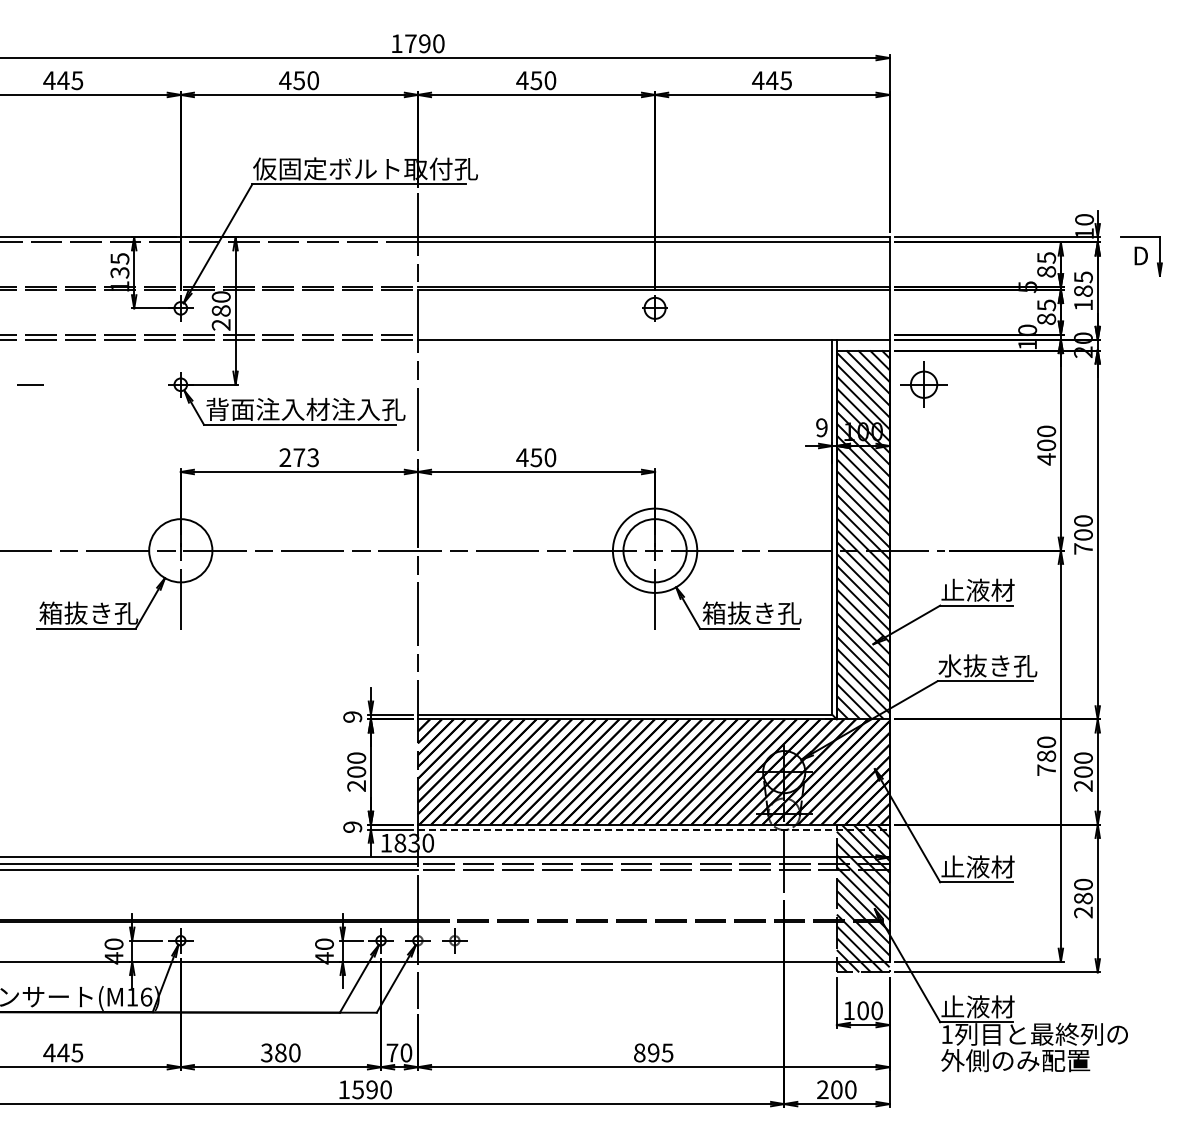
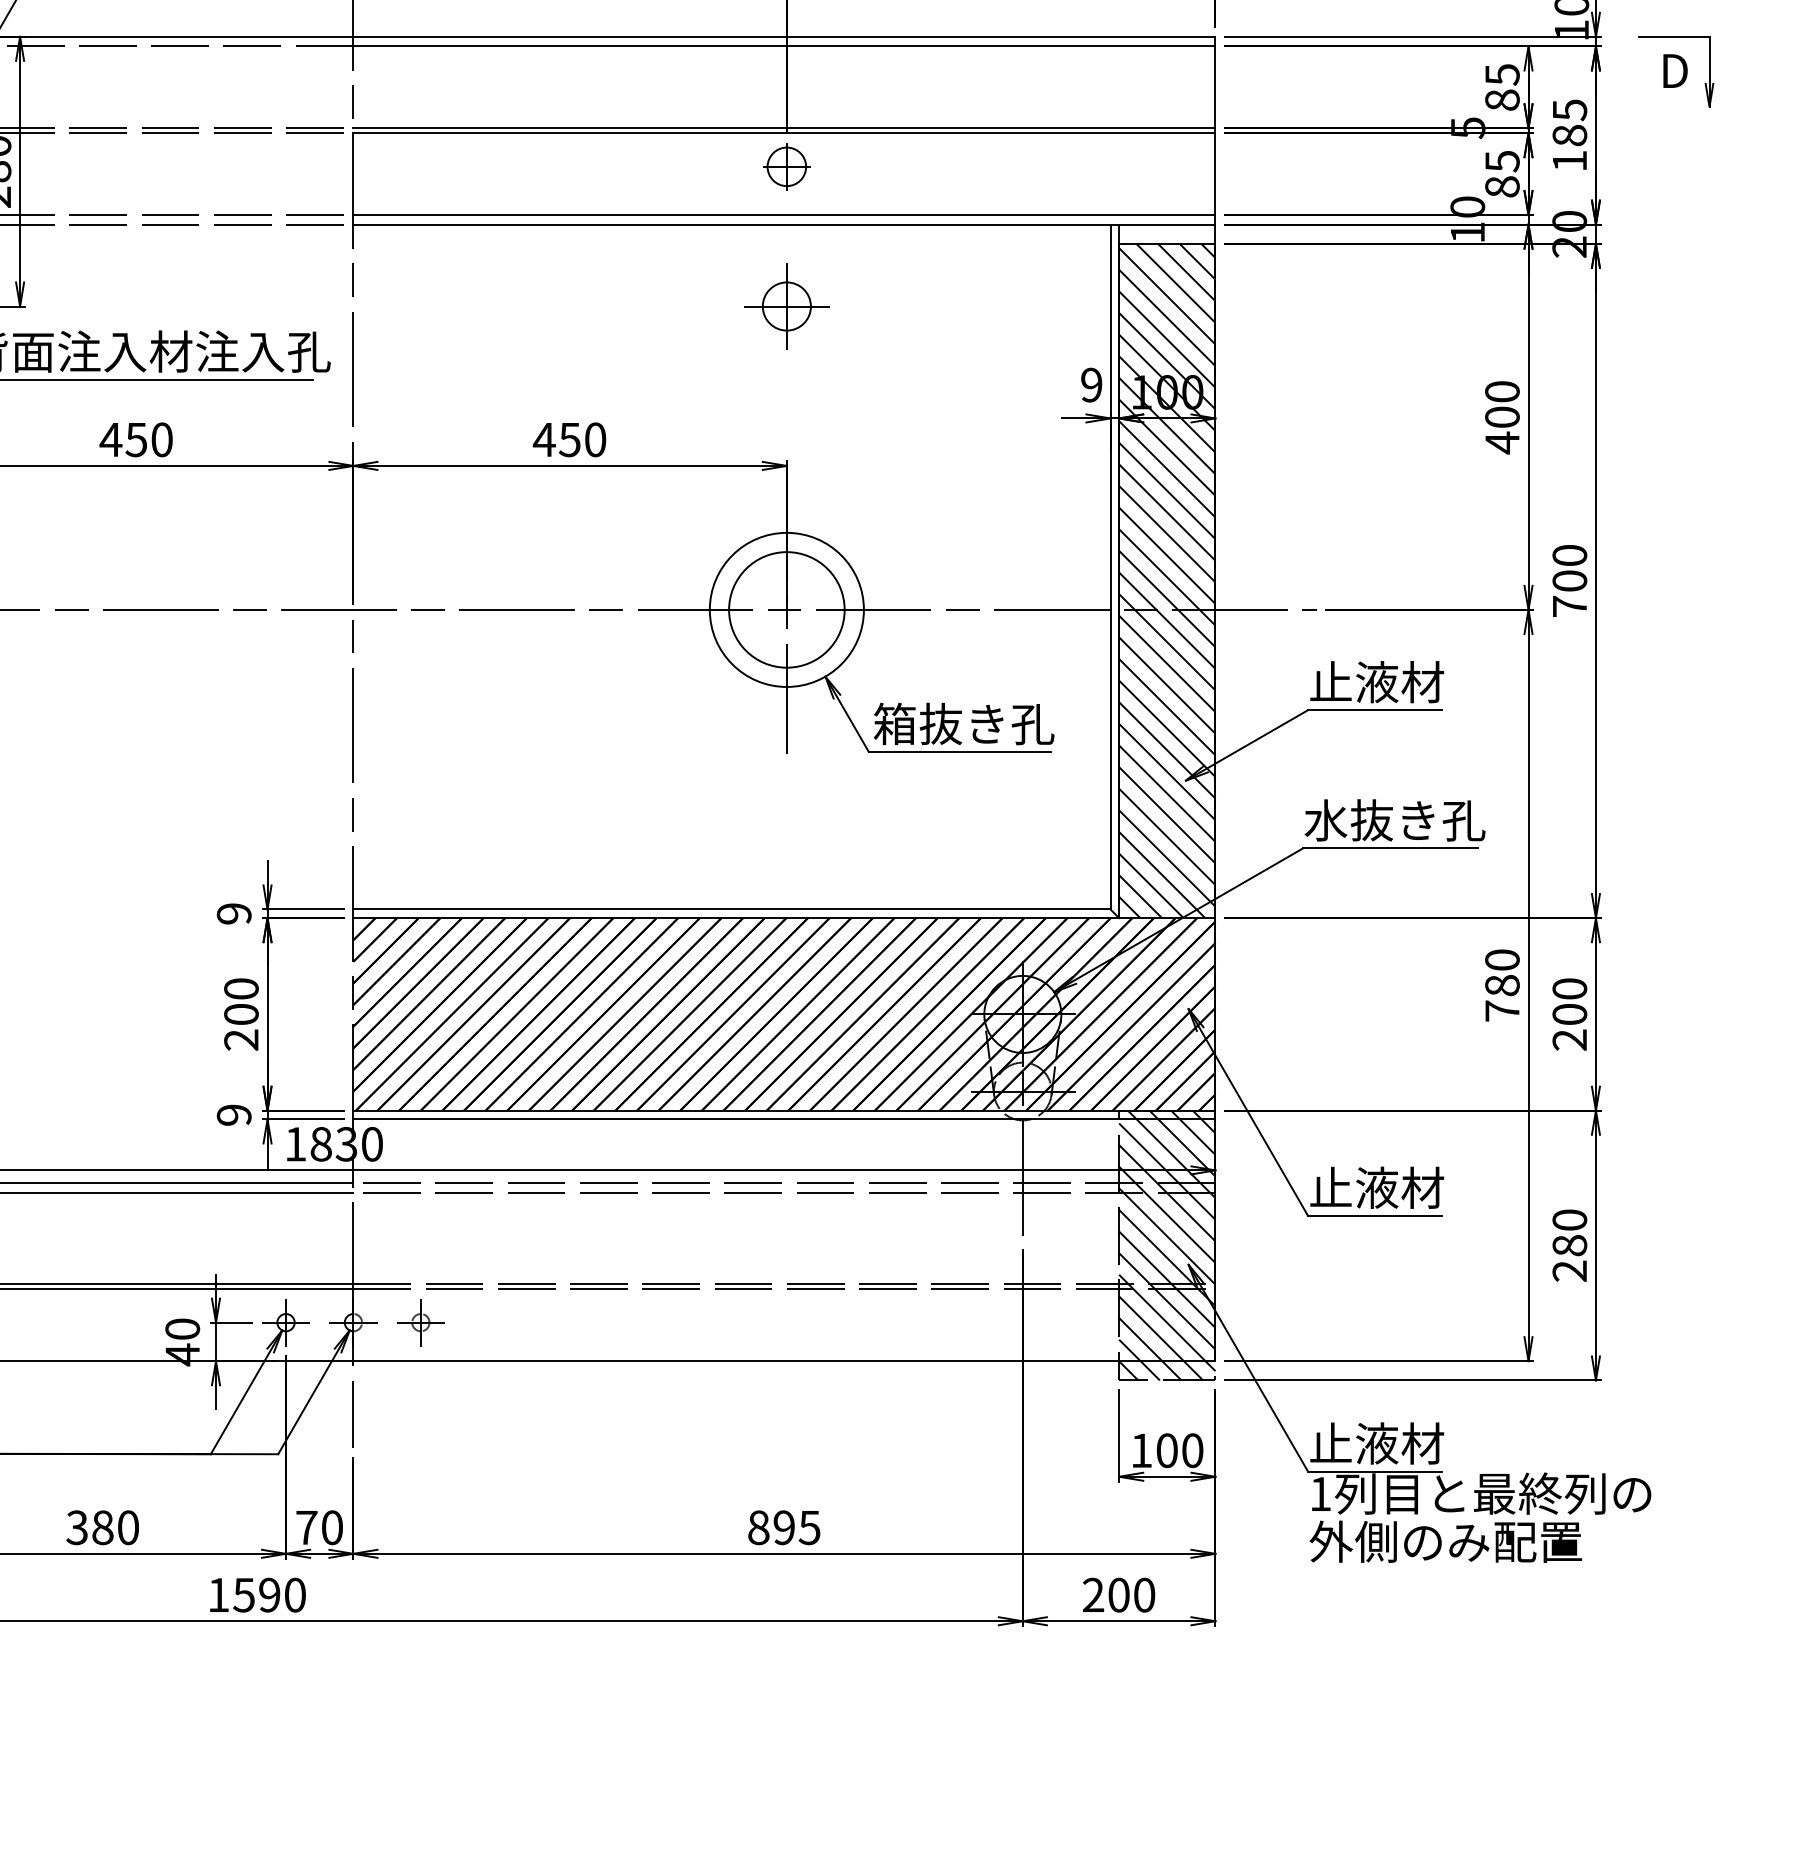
line: (653, 334) -> (783, 214), added
part: (923, 384) -> (785, 306), moved
text: (298, 457) -> (135, 439), 273 -> 450
line: (653, 829) -> (783, 1119), dashed -> solid

